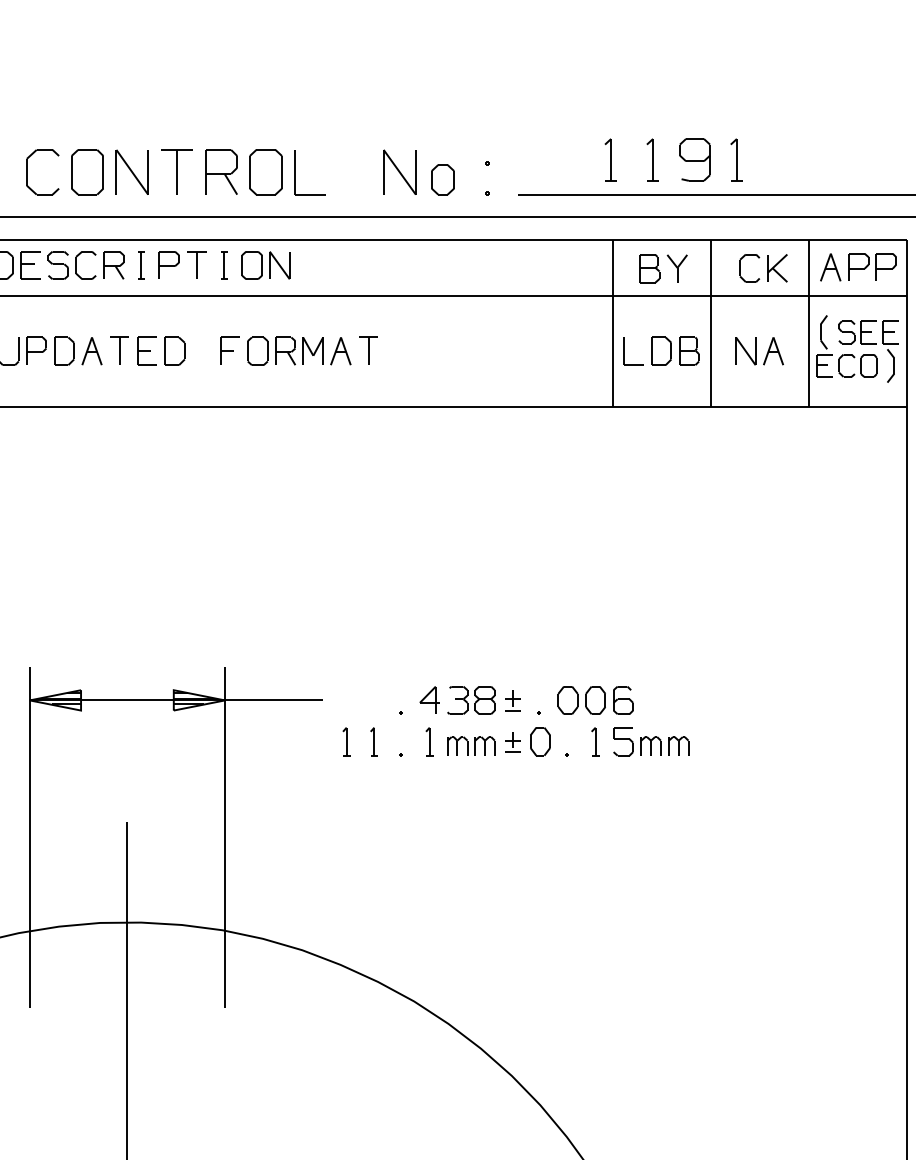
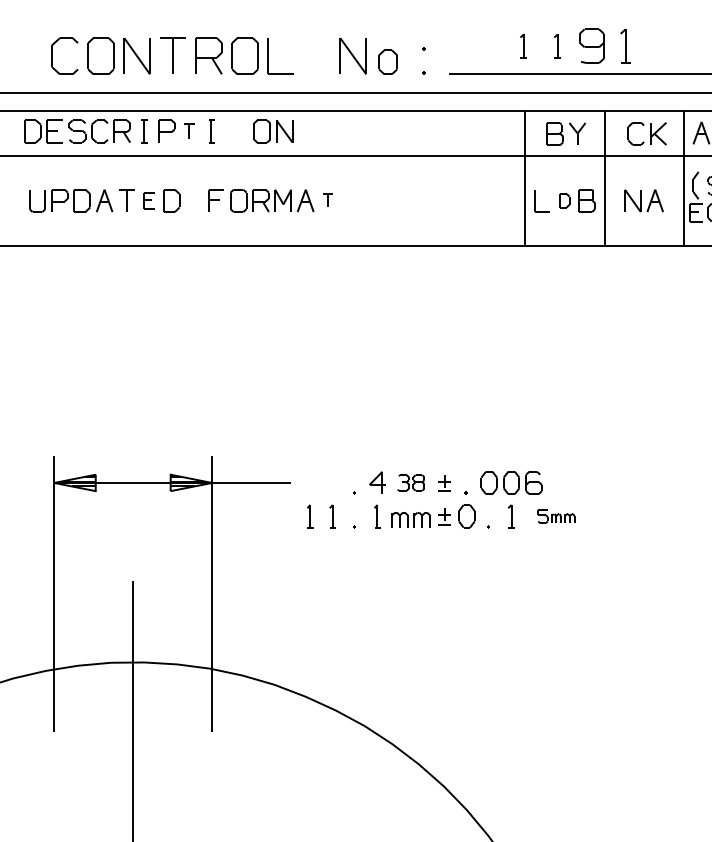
part: (610, 159) -> (523, 45), size x0.7
part: (652, 159) -> (557, 45), size x0.7
part: (196, 264) -> (189, 130), size x0.7
part: (265, 265) -> (273, 131), moved
part: (146, 350) -> (148, 200), size x0.7
part: (368, 350) -> (328, 200), size x0.6
part: (661, 350) -> (564, 200), size x0.6
part: (471, 700) -> (411, 483), size x0.7
part: (651, 741) -> (556, 516), size x0.6

